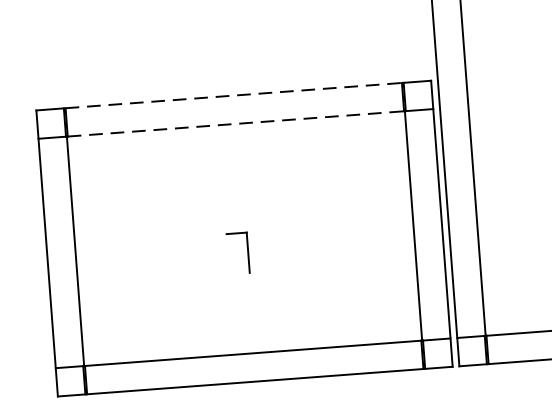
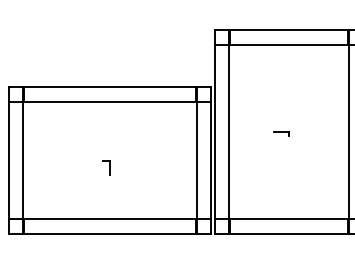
line: (235, 96) -> (110, 87), dashed -> solid
line: (237, 123) -> (110, 101), dashed -> solid
part: (238, 252) -> (106, 167), size x0.71

